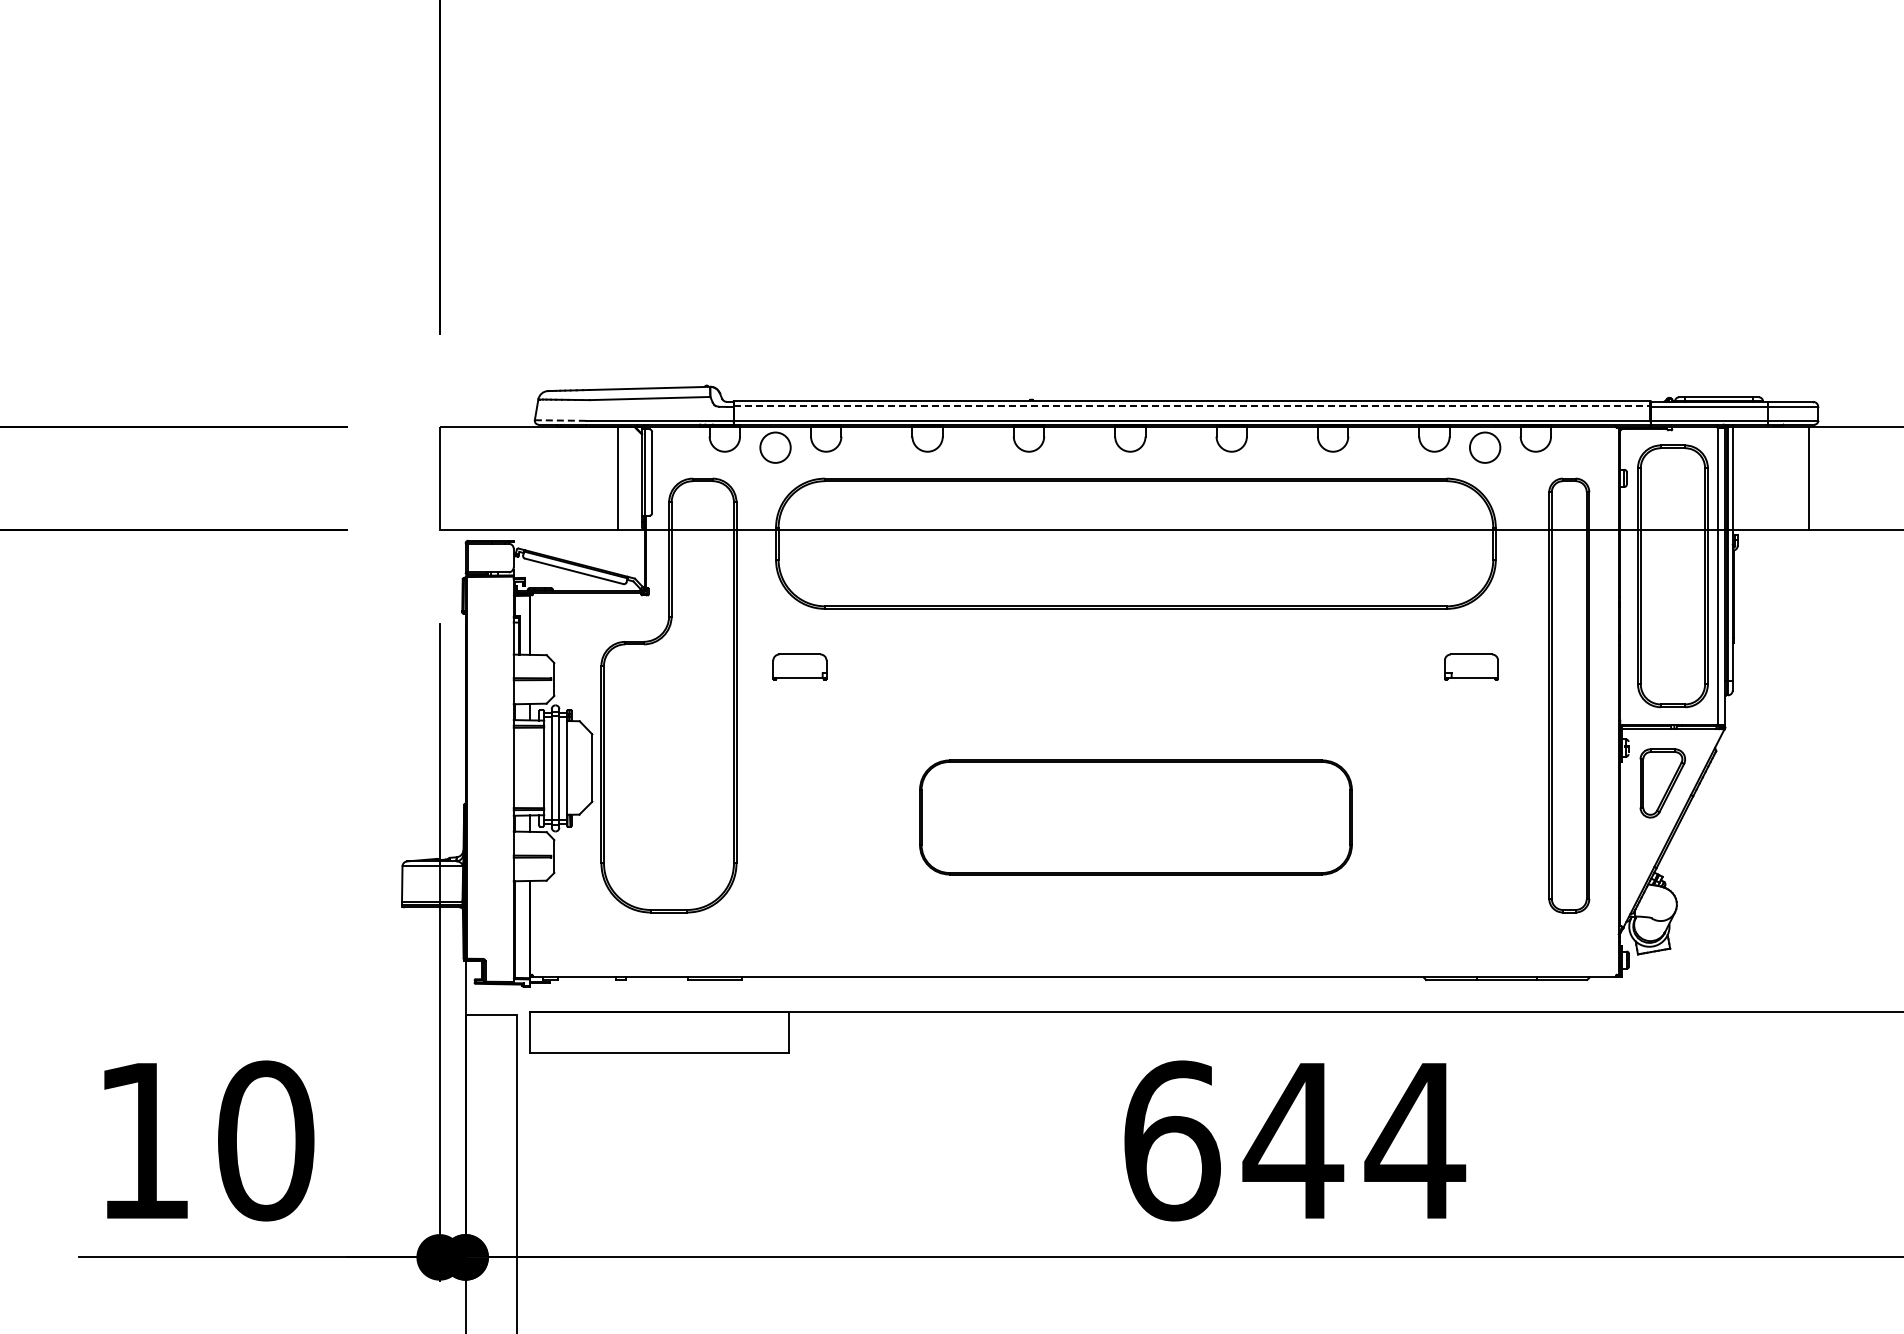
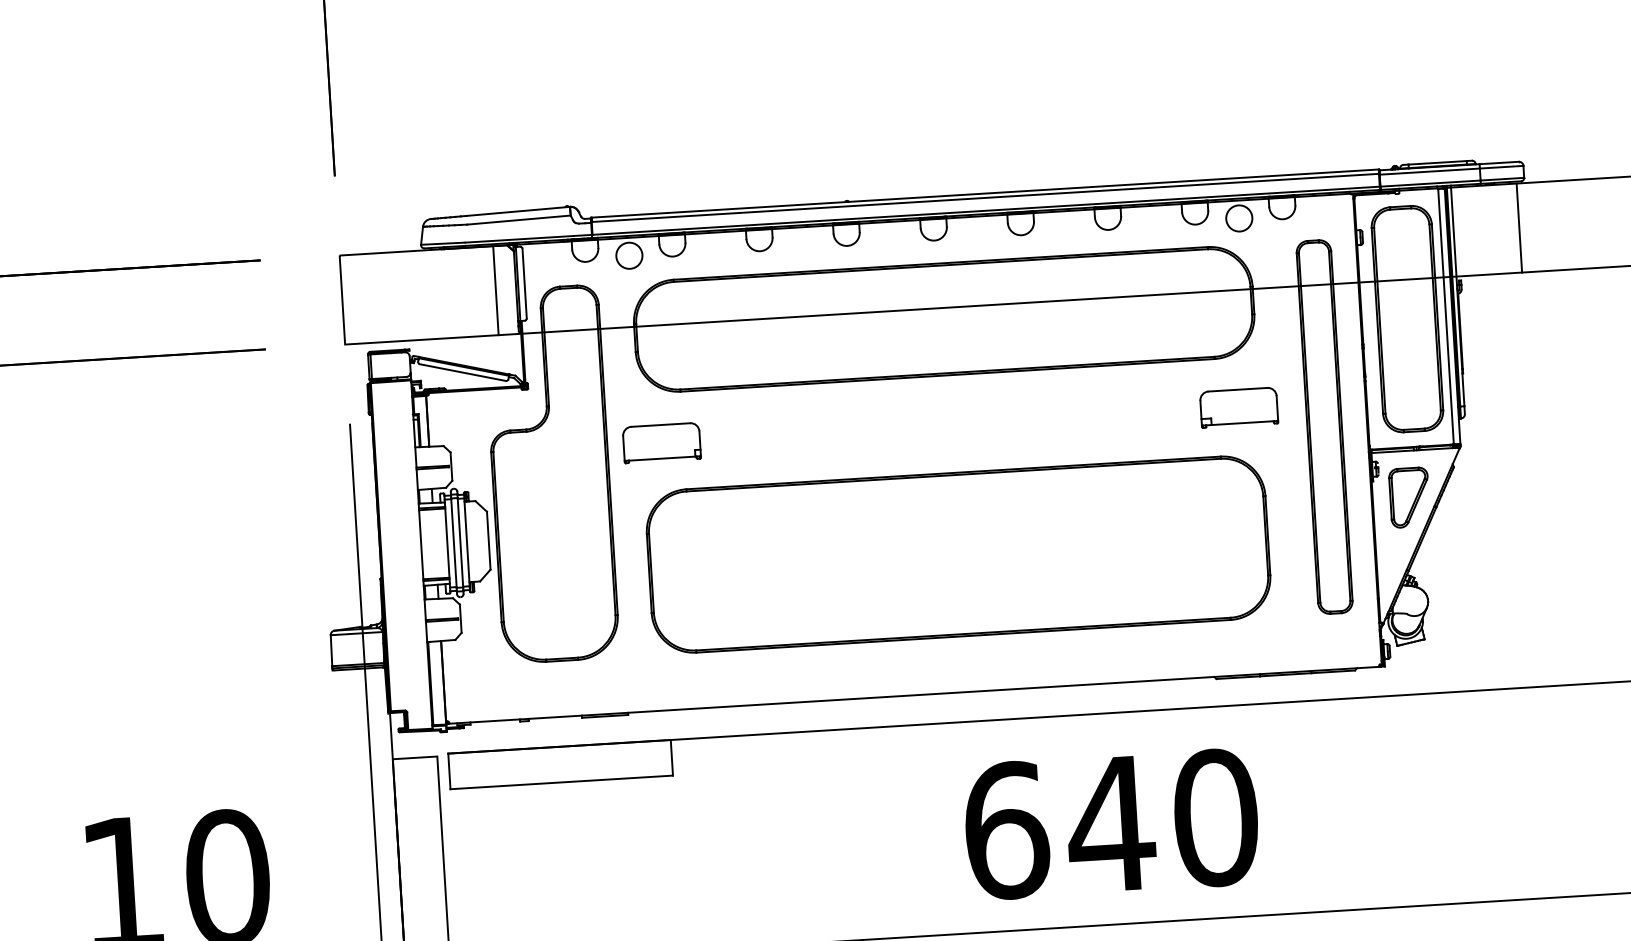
line: (1192, 405) -> (985, 197), dashed -> solid
line: (560, 420) -> (443, 243), dashed -> solid
part: (799, 666) -> (661, 442), size x1.67
part: (1471, 666) -> (1239, 407), size x1.67
part: (1135, 817) -> (958, 554), size x1.67
text: (1415, 1140) -> (1215, 817), 644 -> 640

